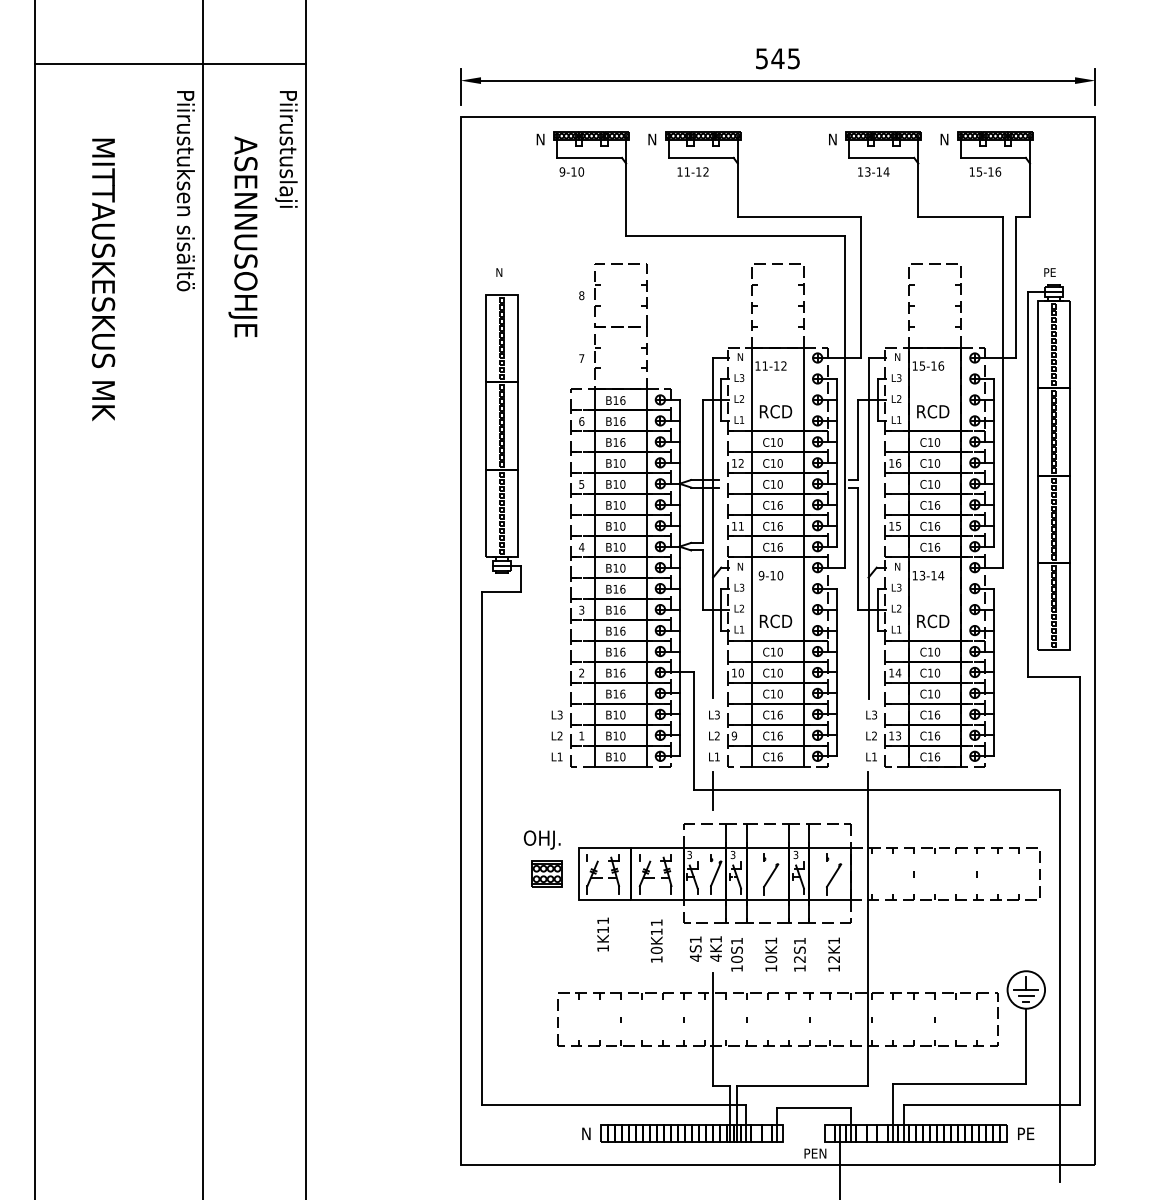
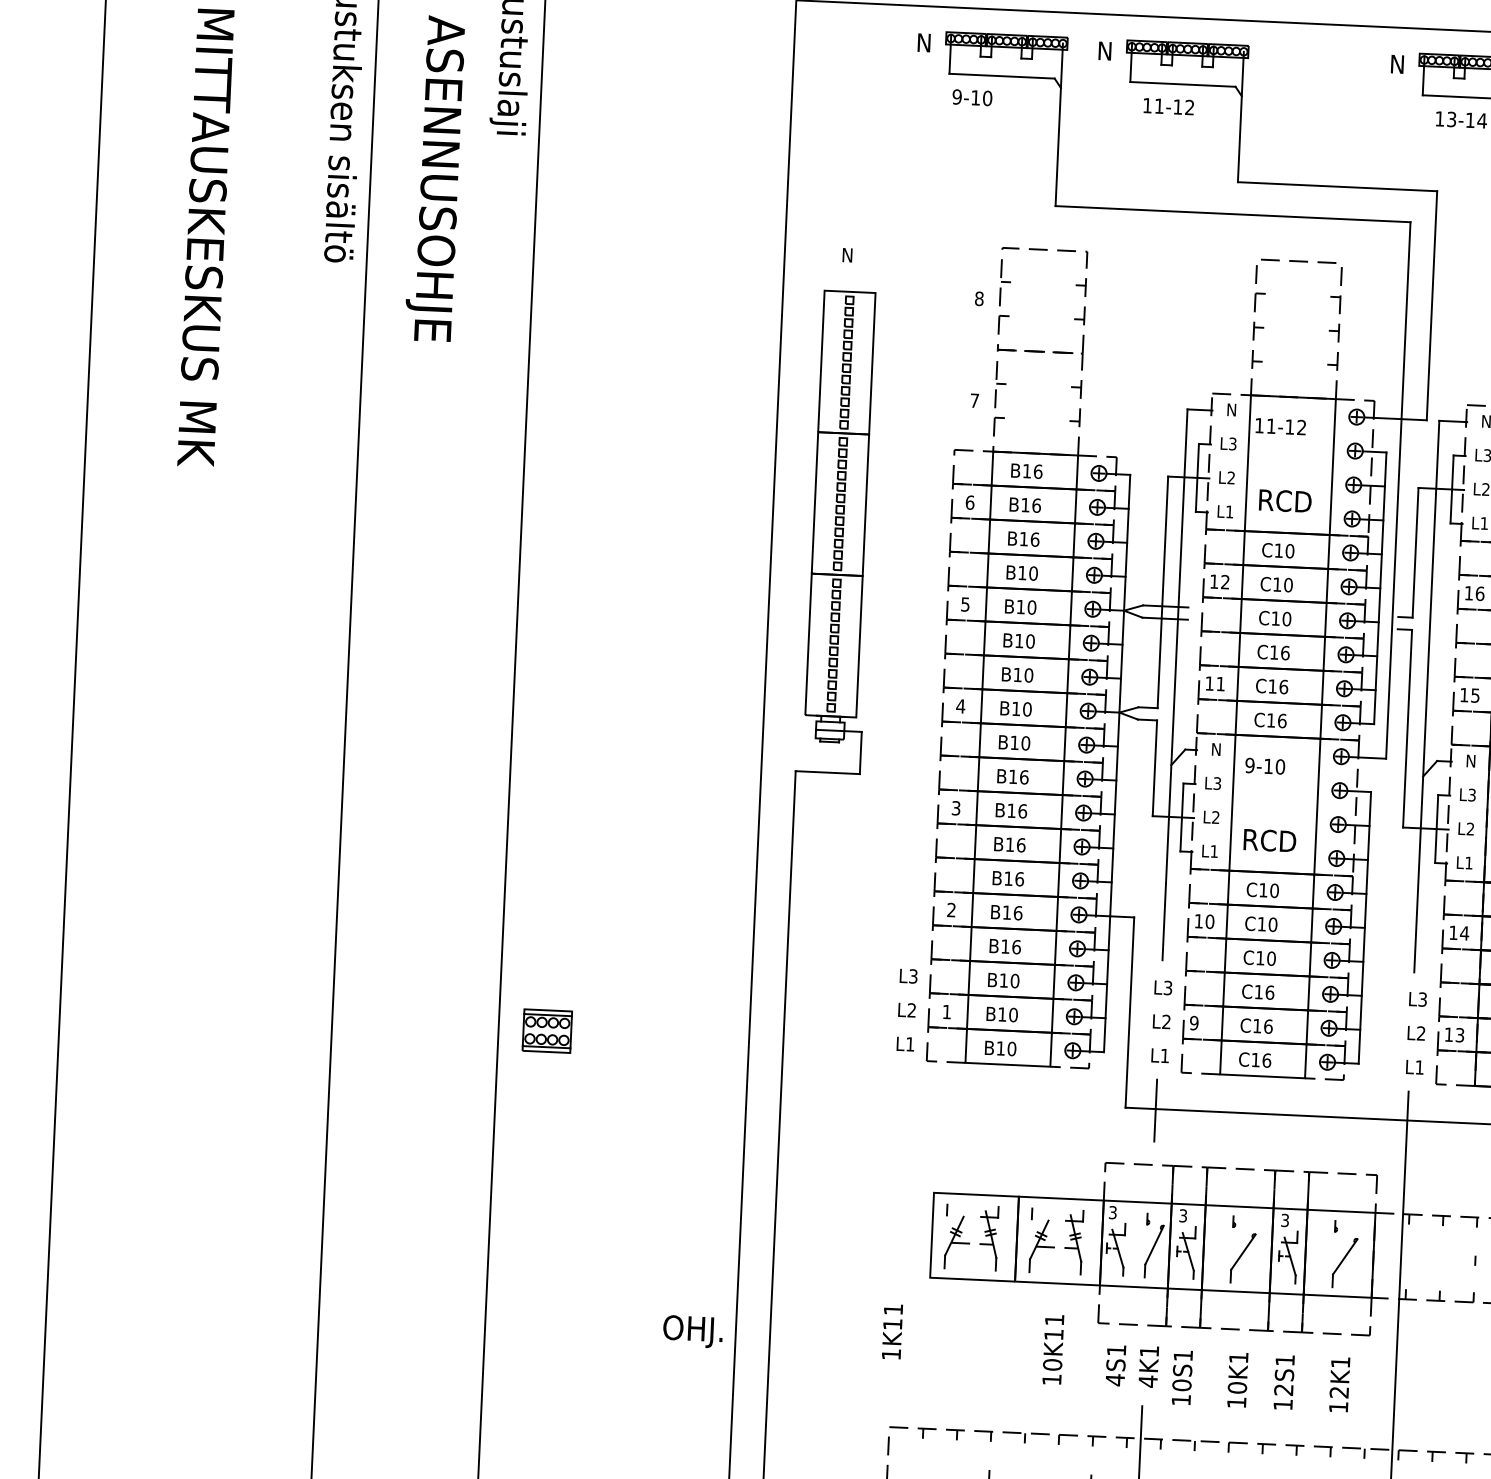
text: (541, 839) -> (691, 1330), moved
part: (546, 873) -> (546, 1030), moved
text: (602, 934) -> (891, 1331), moved

